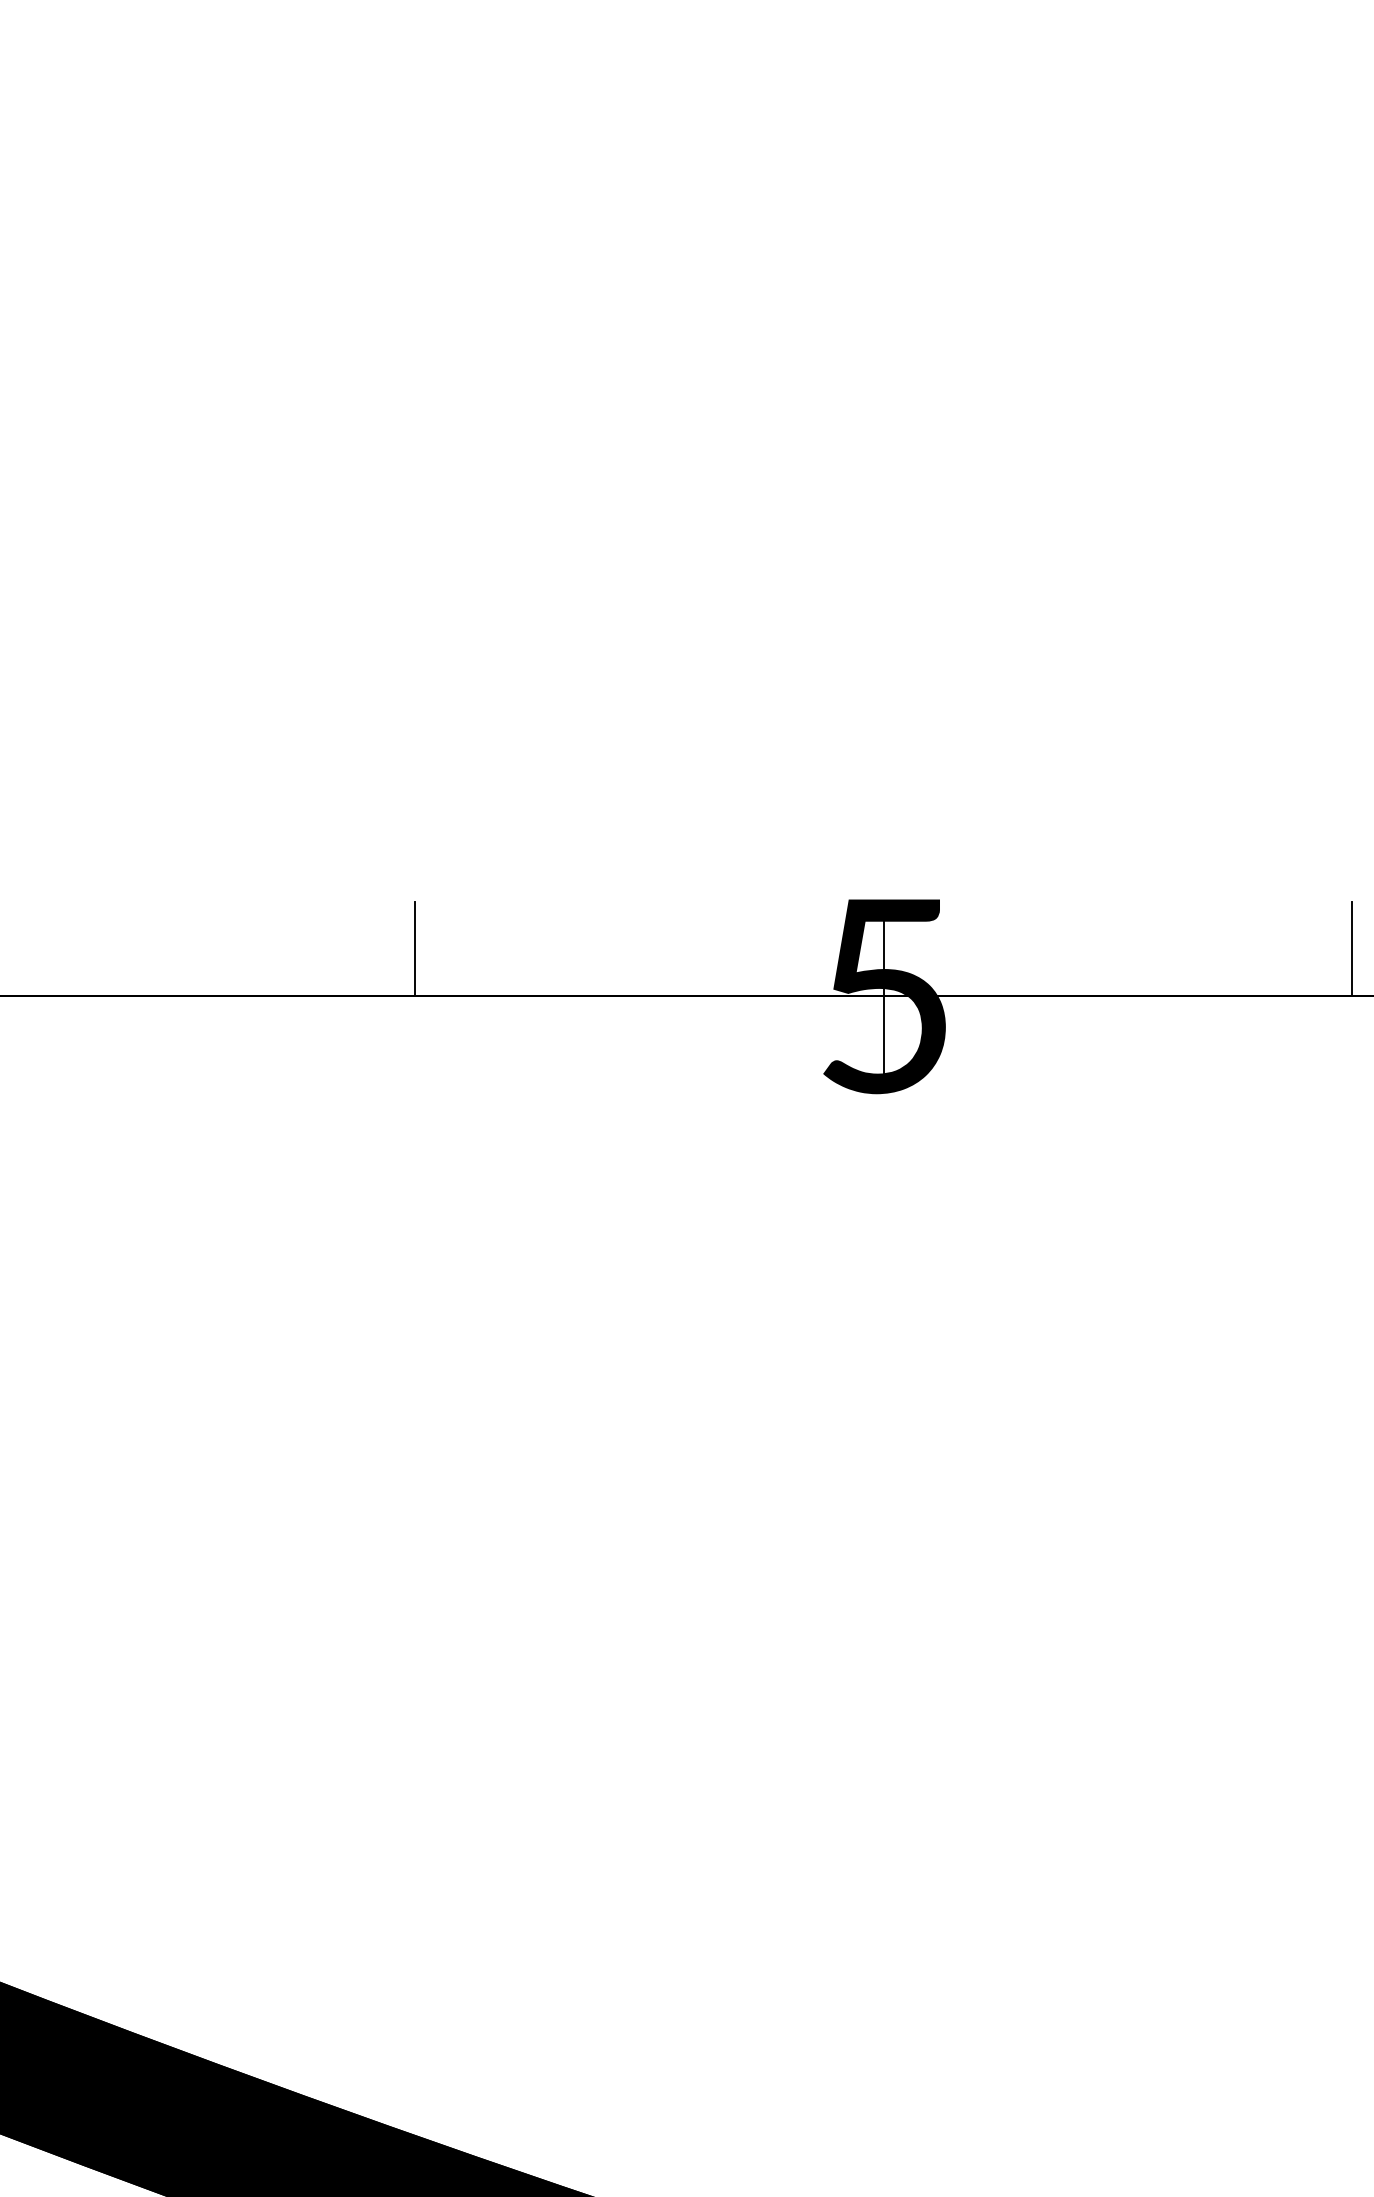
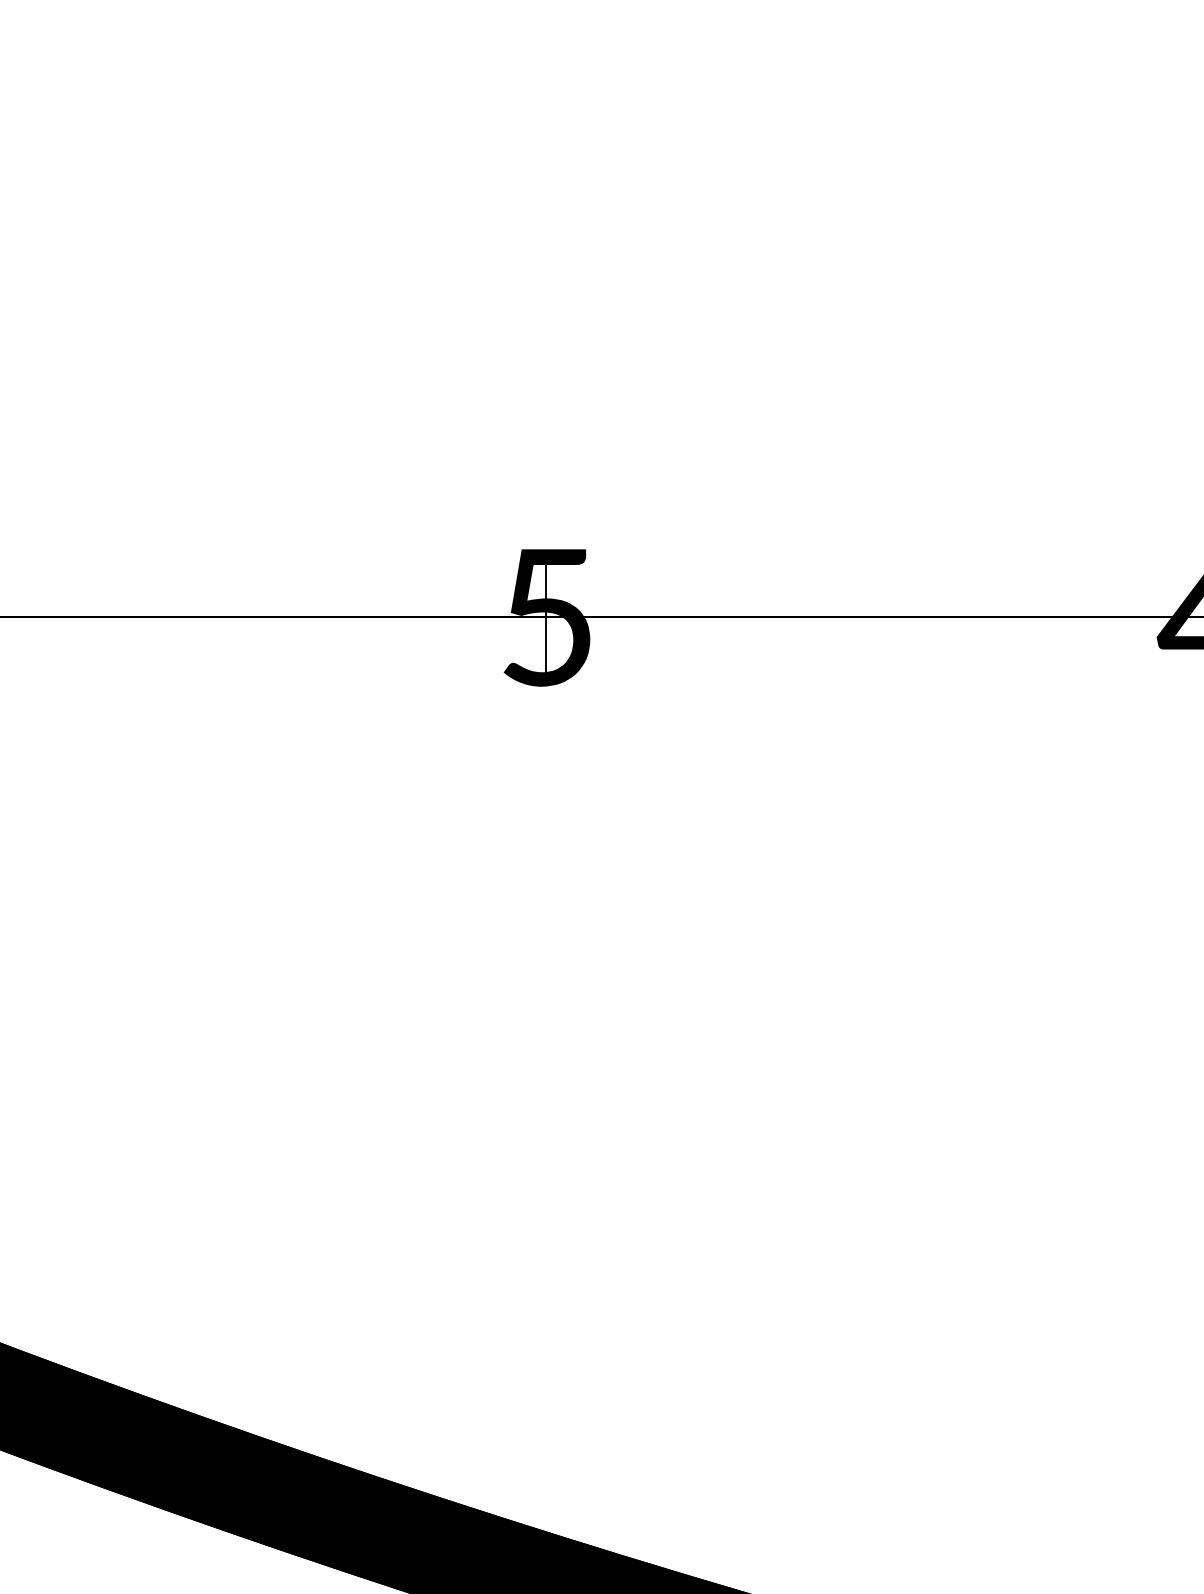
line: (414, 949) -> (215, 584), removed
line: (1352, 949) -> (877, 584), removed

